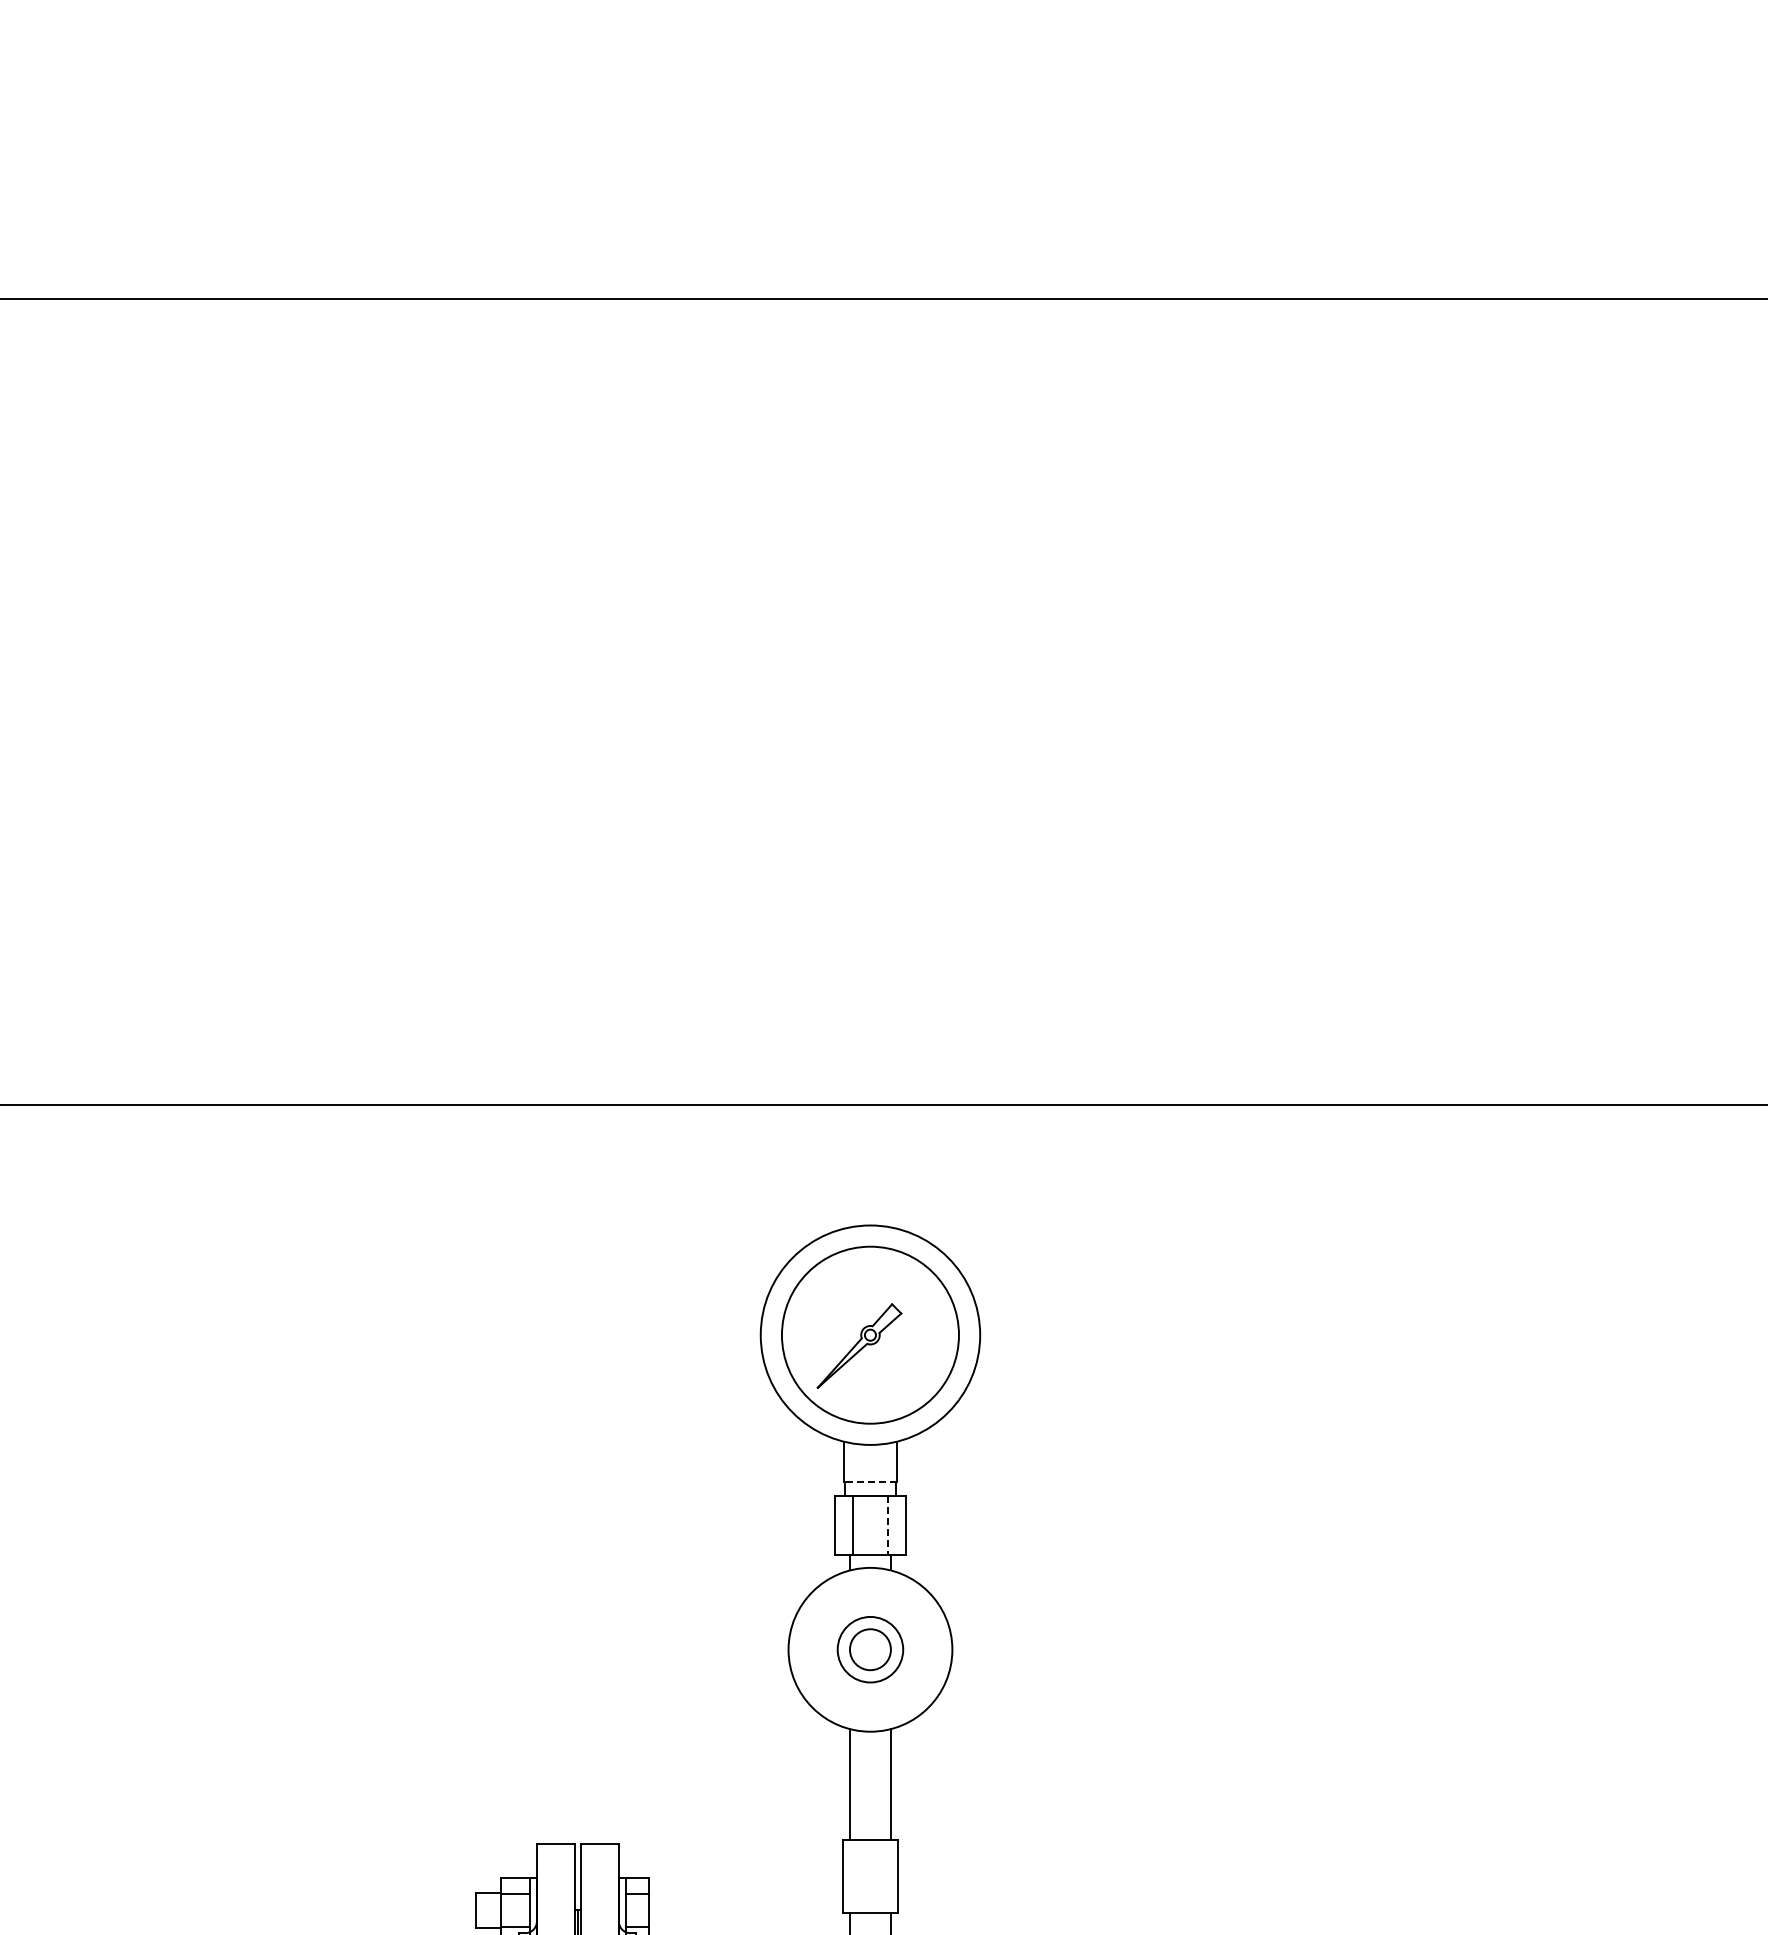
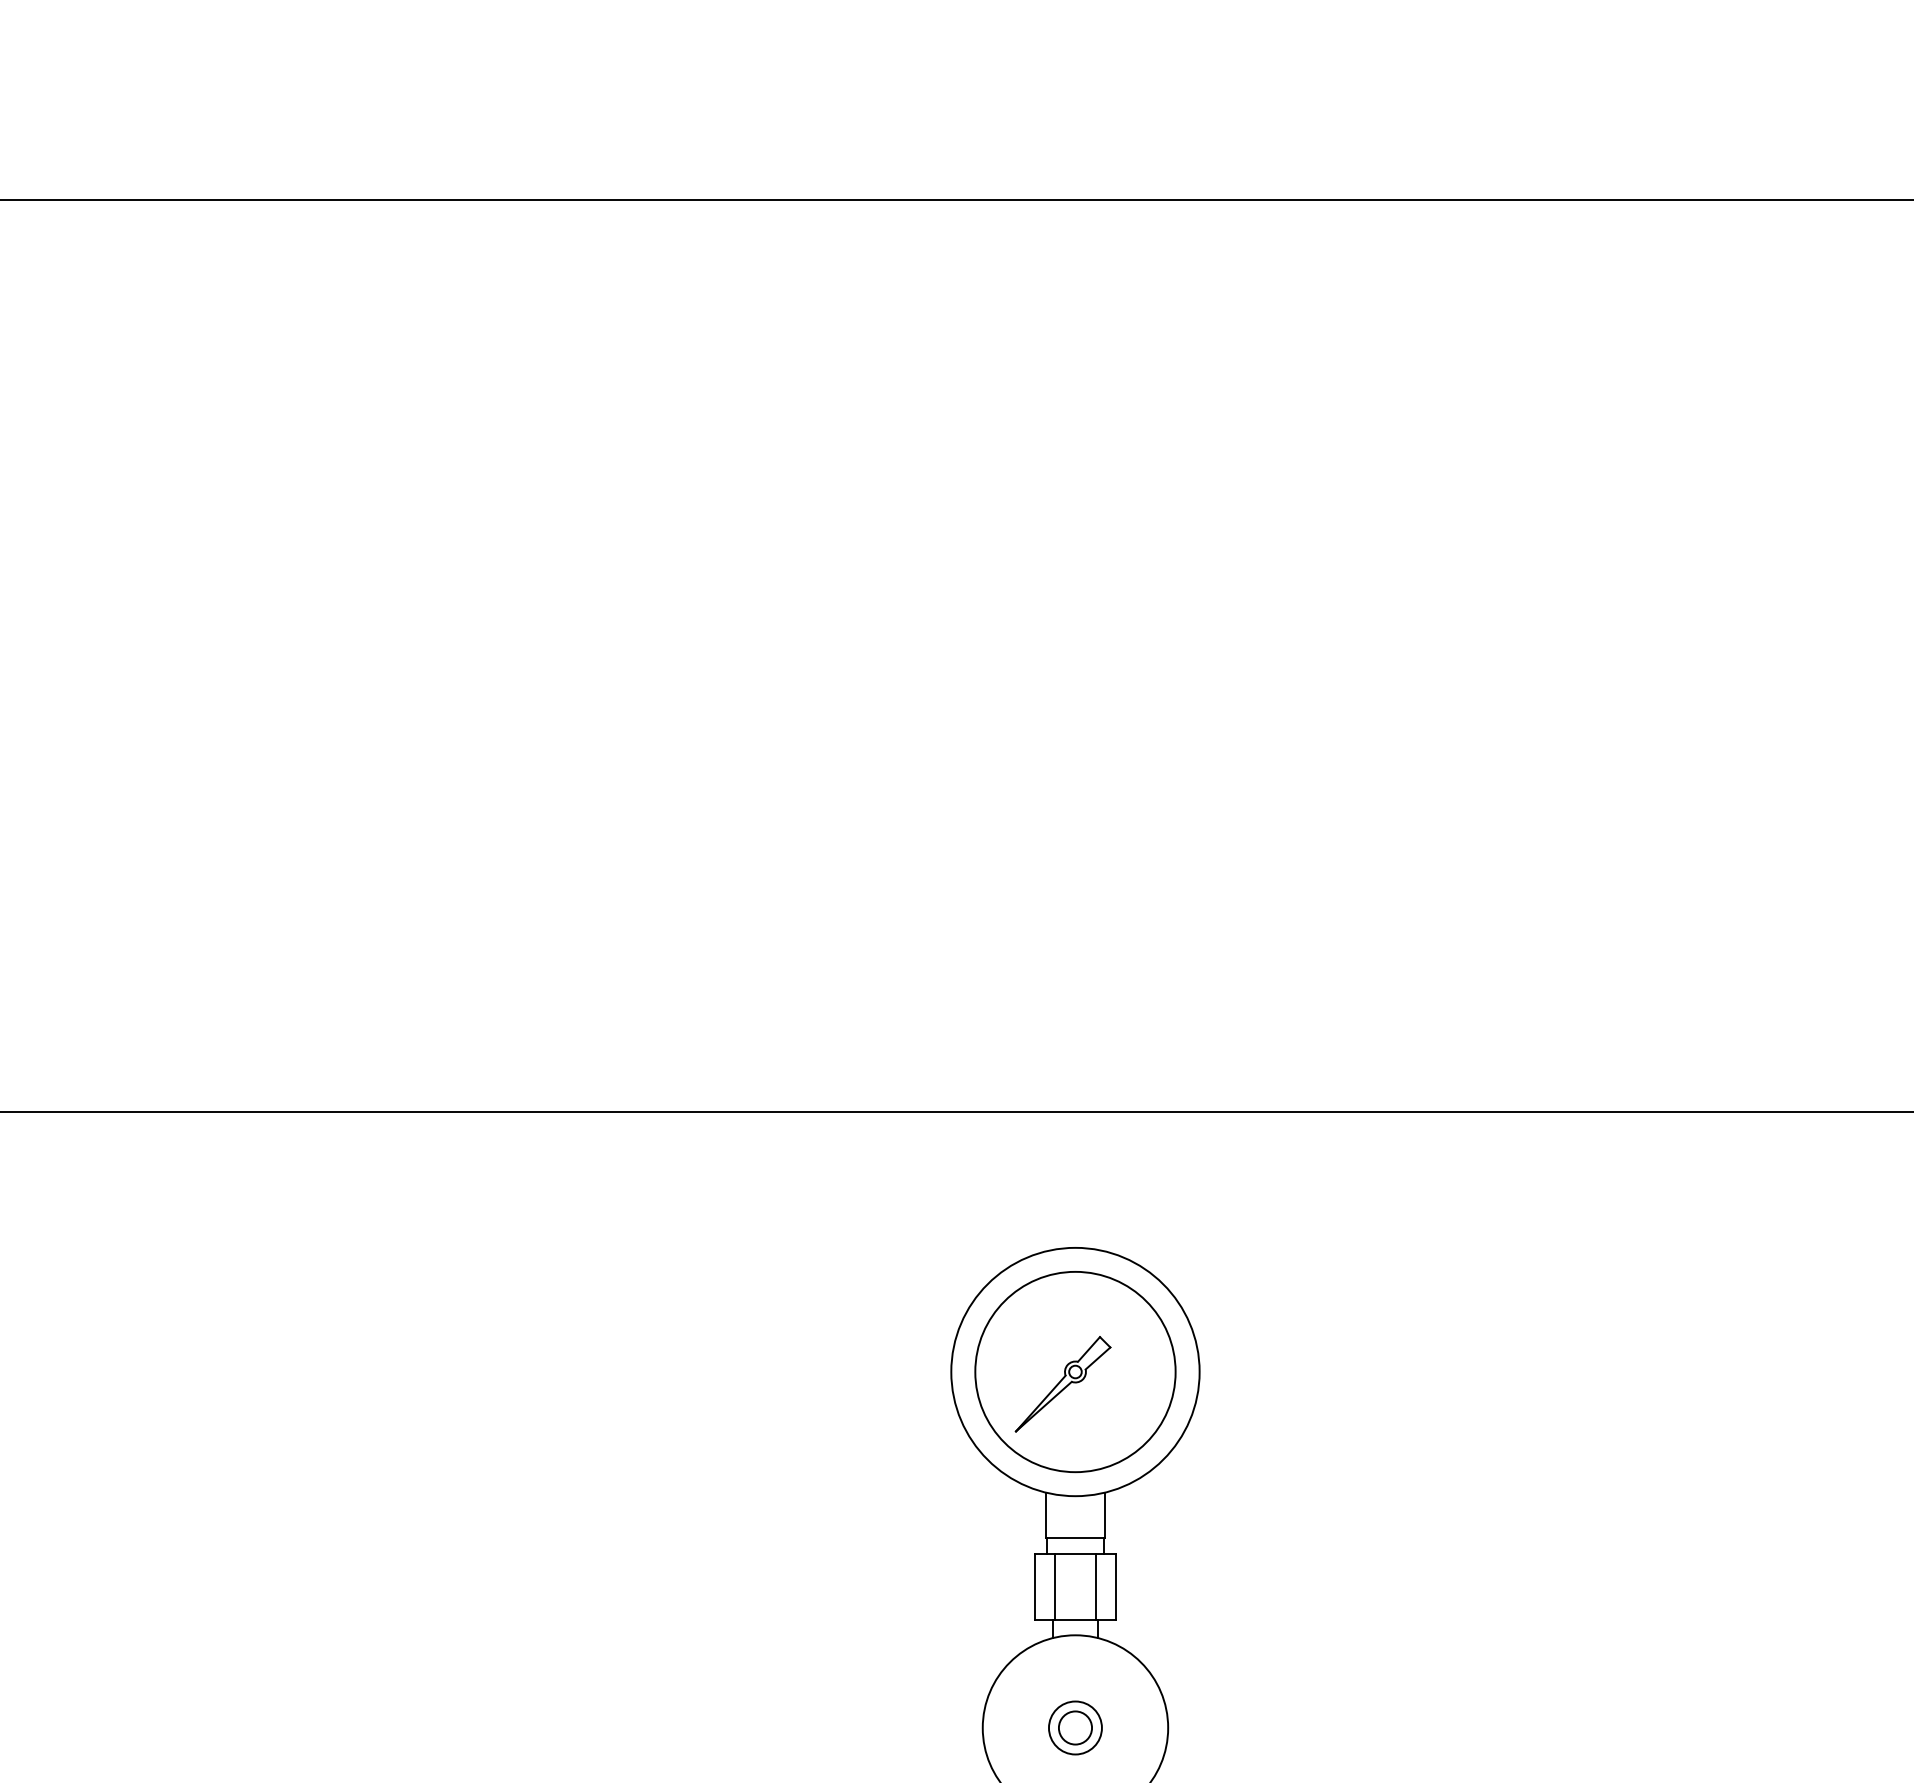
line: (869, 1481) -> (1074, 1537), dashed -> solid
line: (888, 1525) -> (1095, 1587), dashed -> solid
part: (870, 1649) -> (1075, 1727), size x0.71

